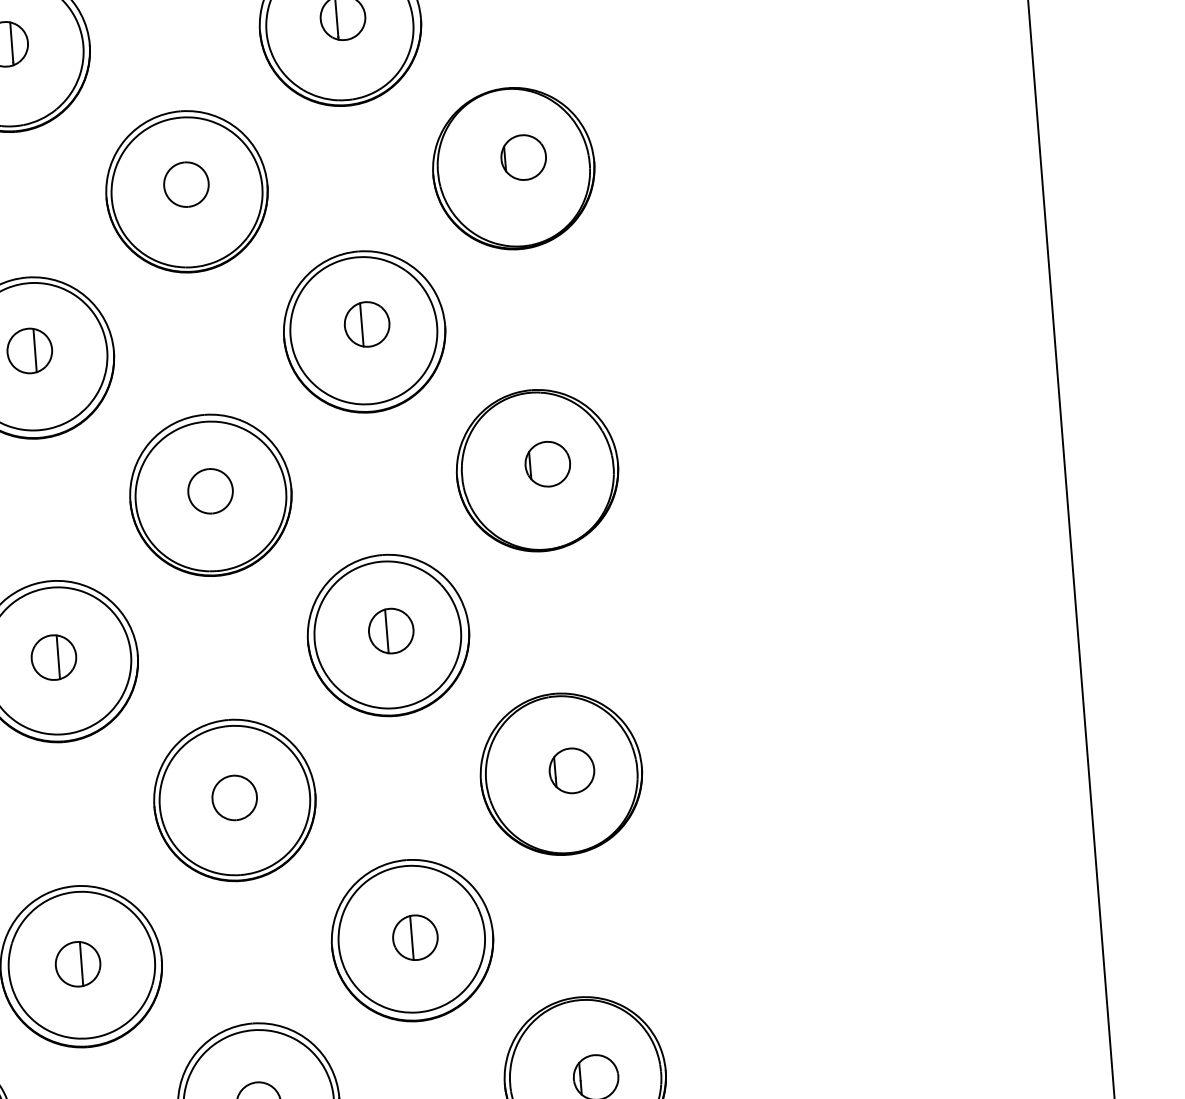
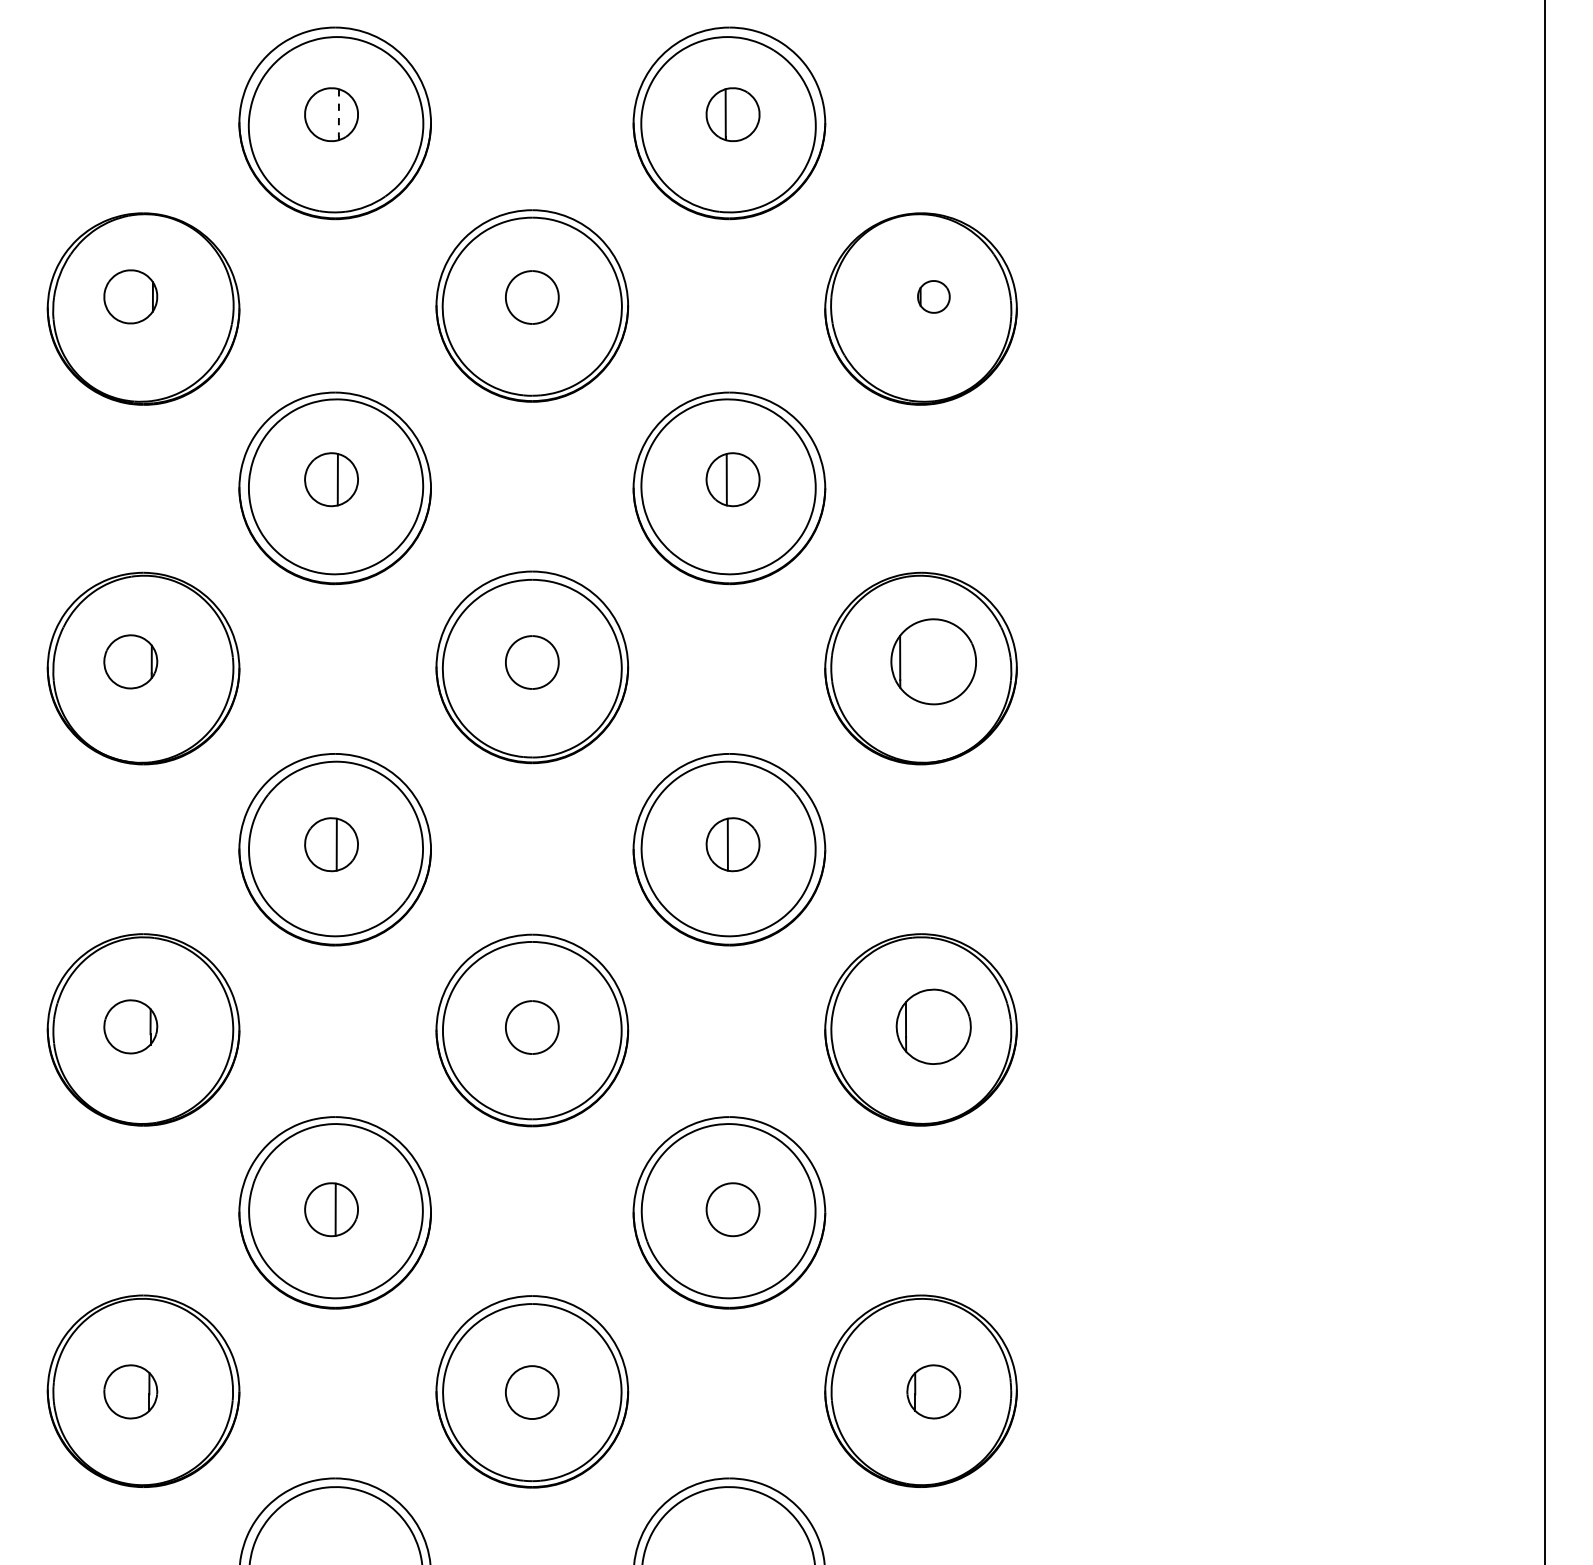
line: (11, 42) -> (338, 113), solid -> dashed
part: (523, 157) -> (933, 296), size x0.6
part: (547, 463) -> (933, 661), size x1.6
part: (571, 770) -> (933, 1026), size x1.4
line: (411, 937) -> (728, 1209), removed

